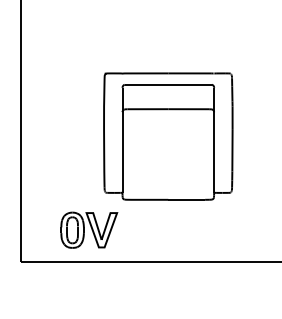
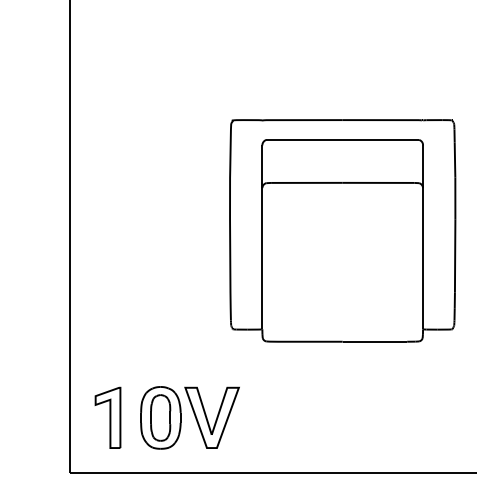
part: (168, 136) -> (343, 230), moved
part: (42, 230) -> (108, 418), added

